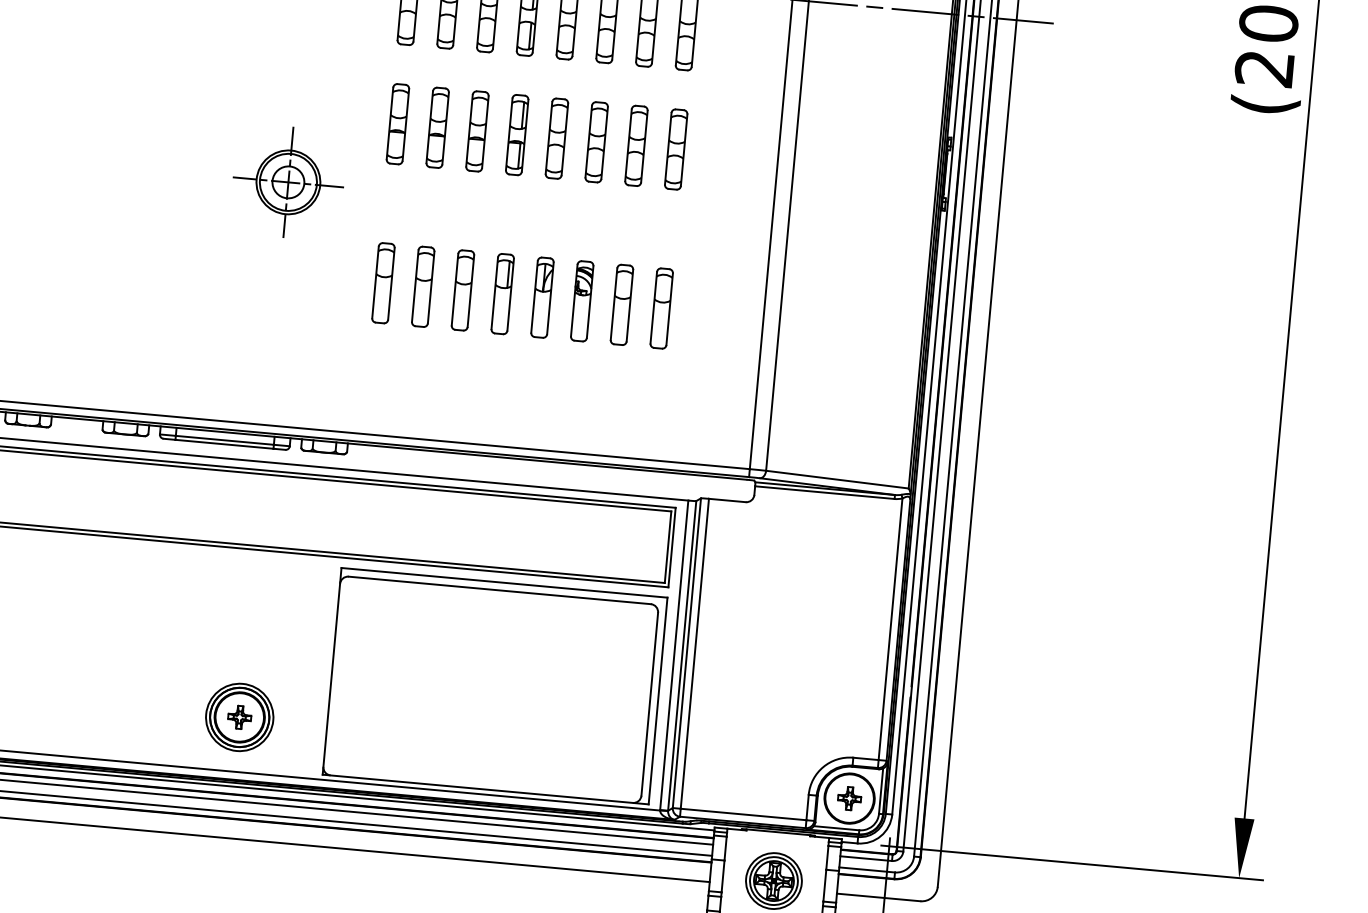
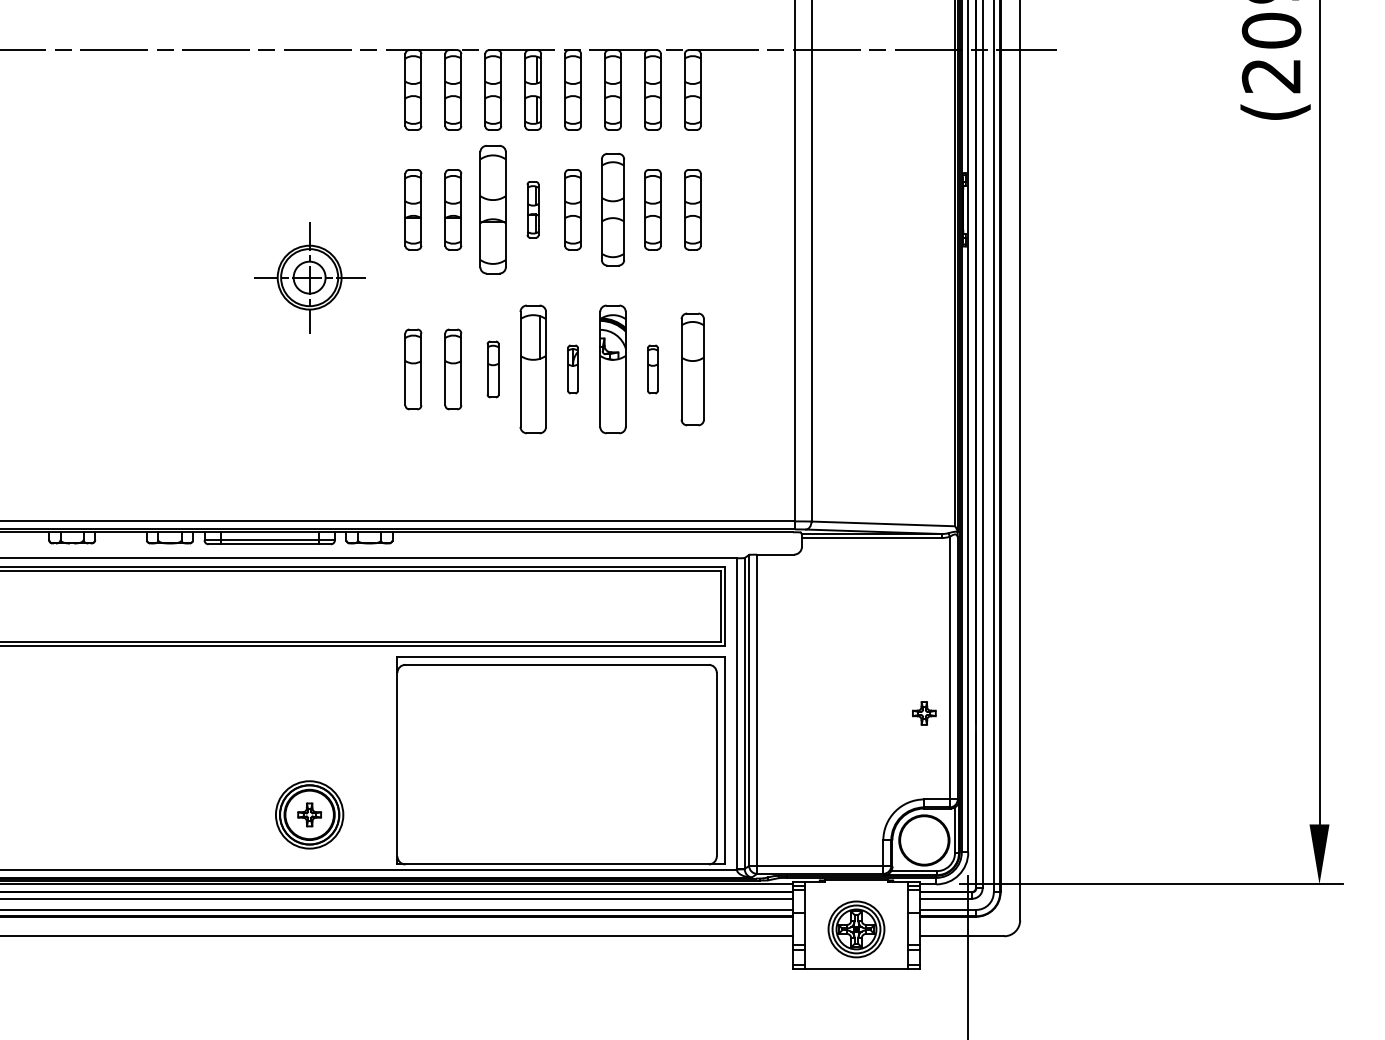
part: (477, 131) -> (493, 209), size x1.6
part: (516, 134) -> (532, 209), size x0.7
part: (596, 141) -> (612, 209), size x1.4
part: (462, 290) -> (492, 369), size x0.7
part: (502, 294) -> (532, 369), size x1.6
part: (541, 297) -> (572, 369), size x0.6
part: (581, 301) -> (612, 369), size x1.6
part: (621, 304) -> (652, 369), size x0.6
part: (661, 308) -> (692, 369), size x1.4
part: (849, 798) -> (924, 713), moved

